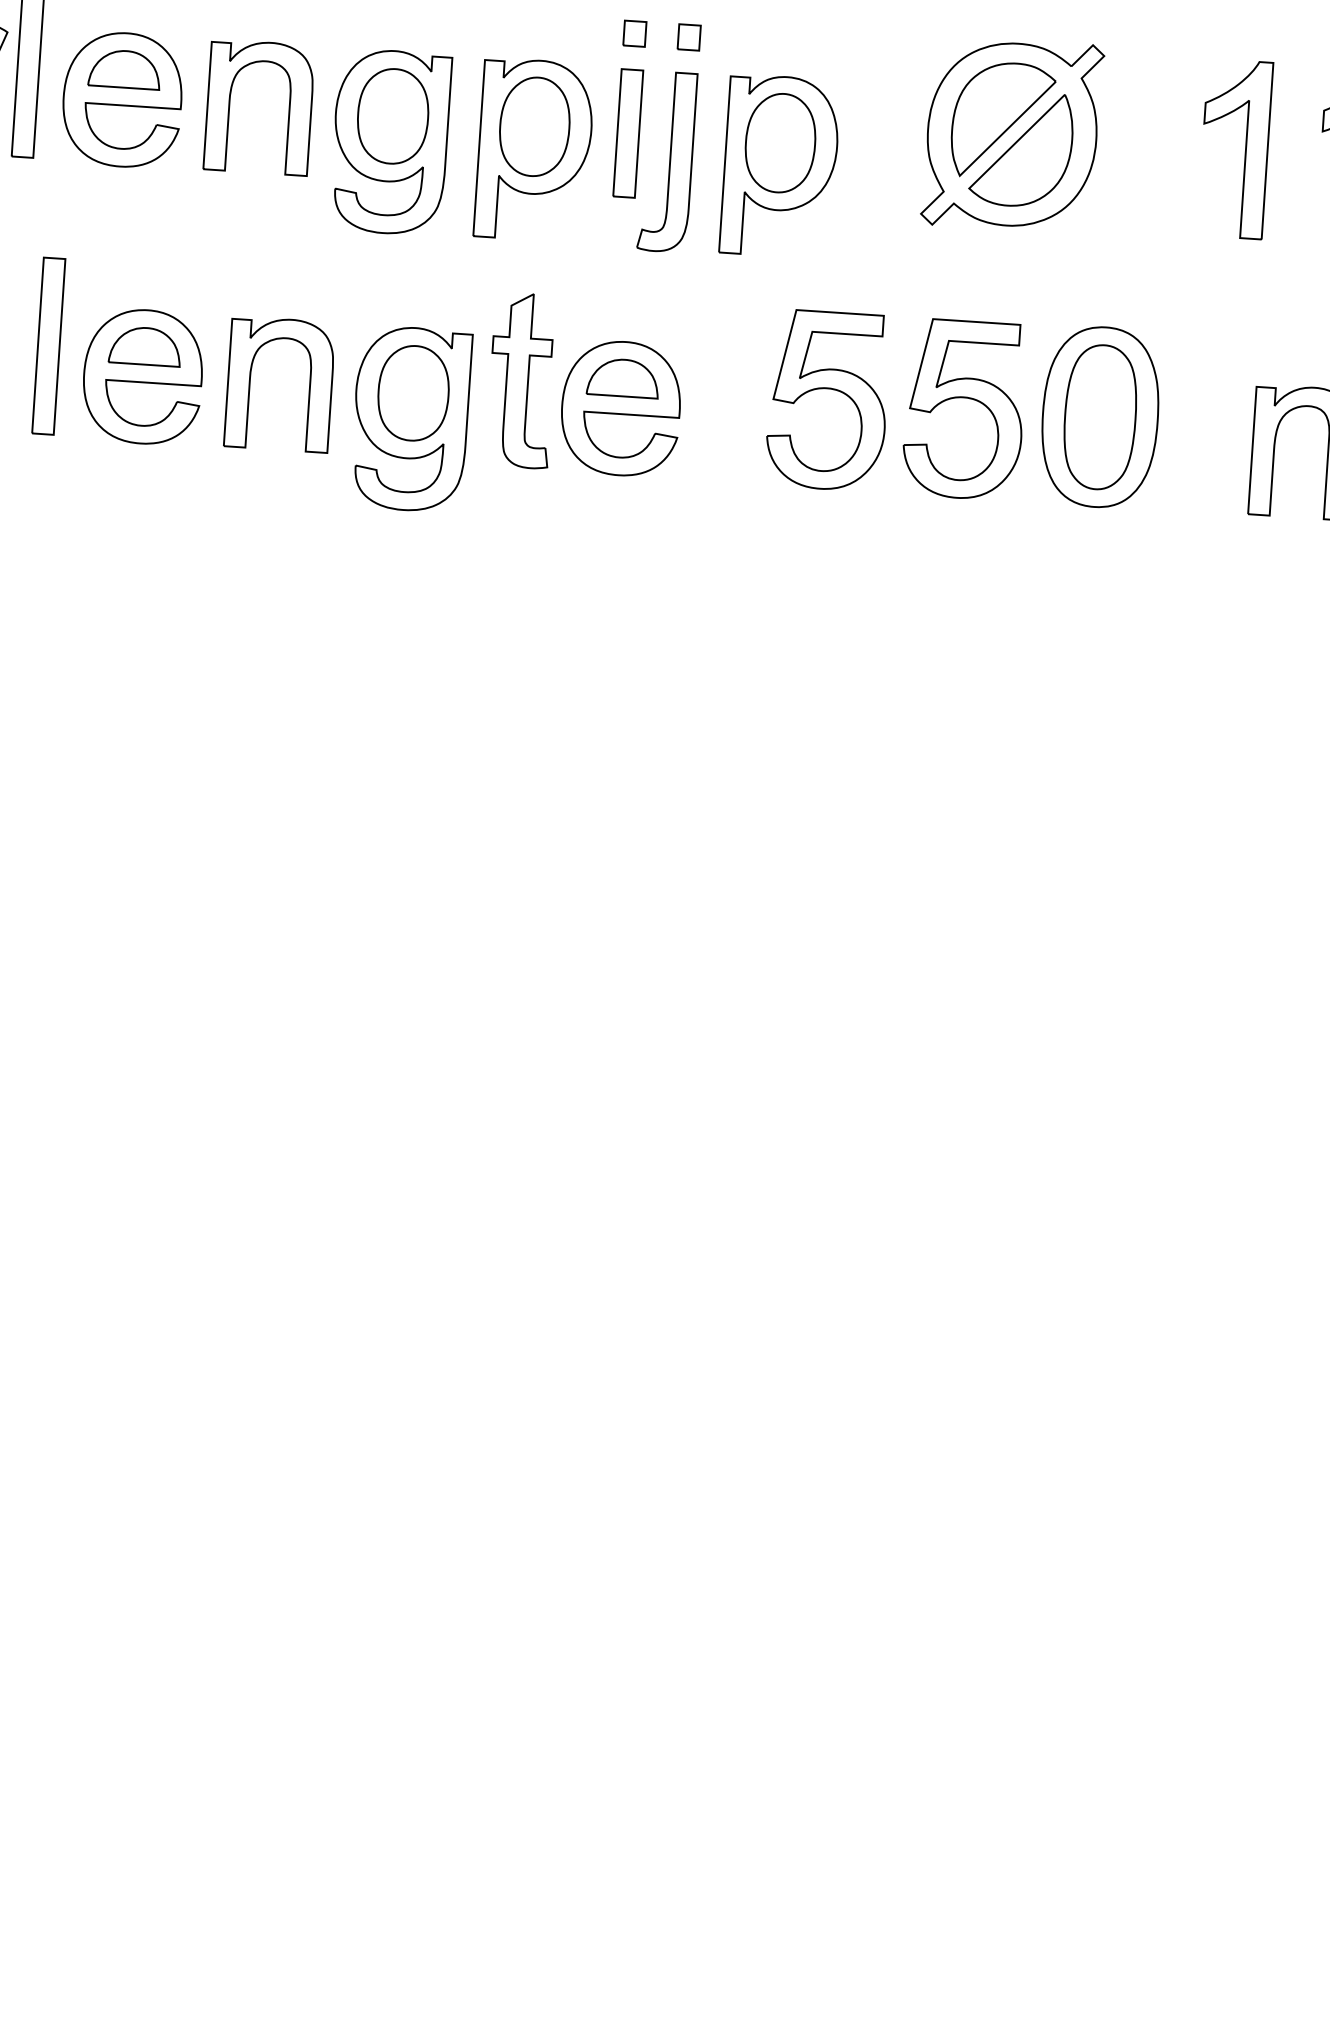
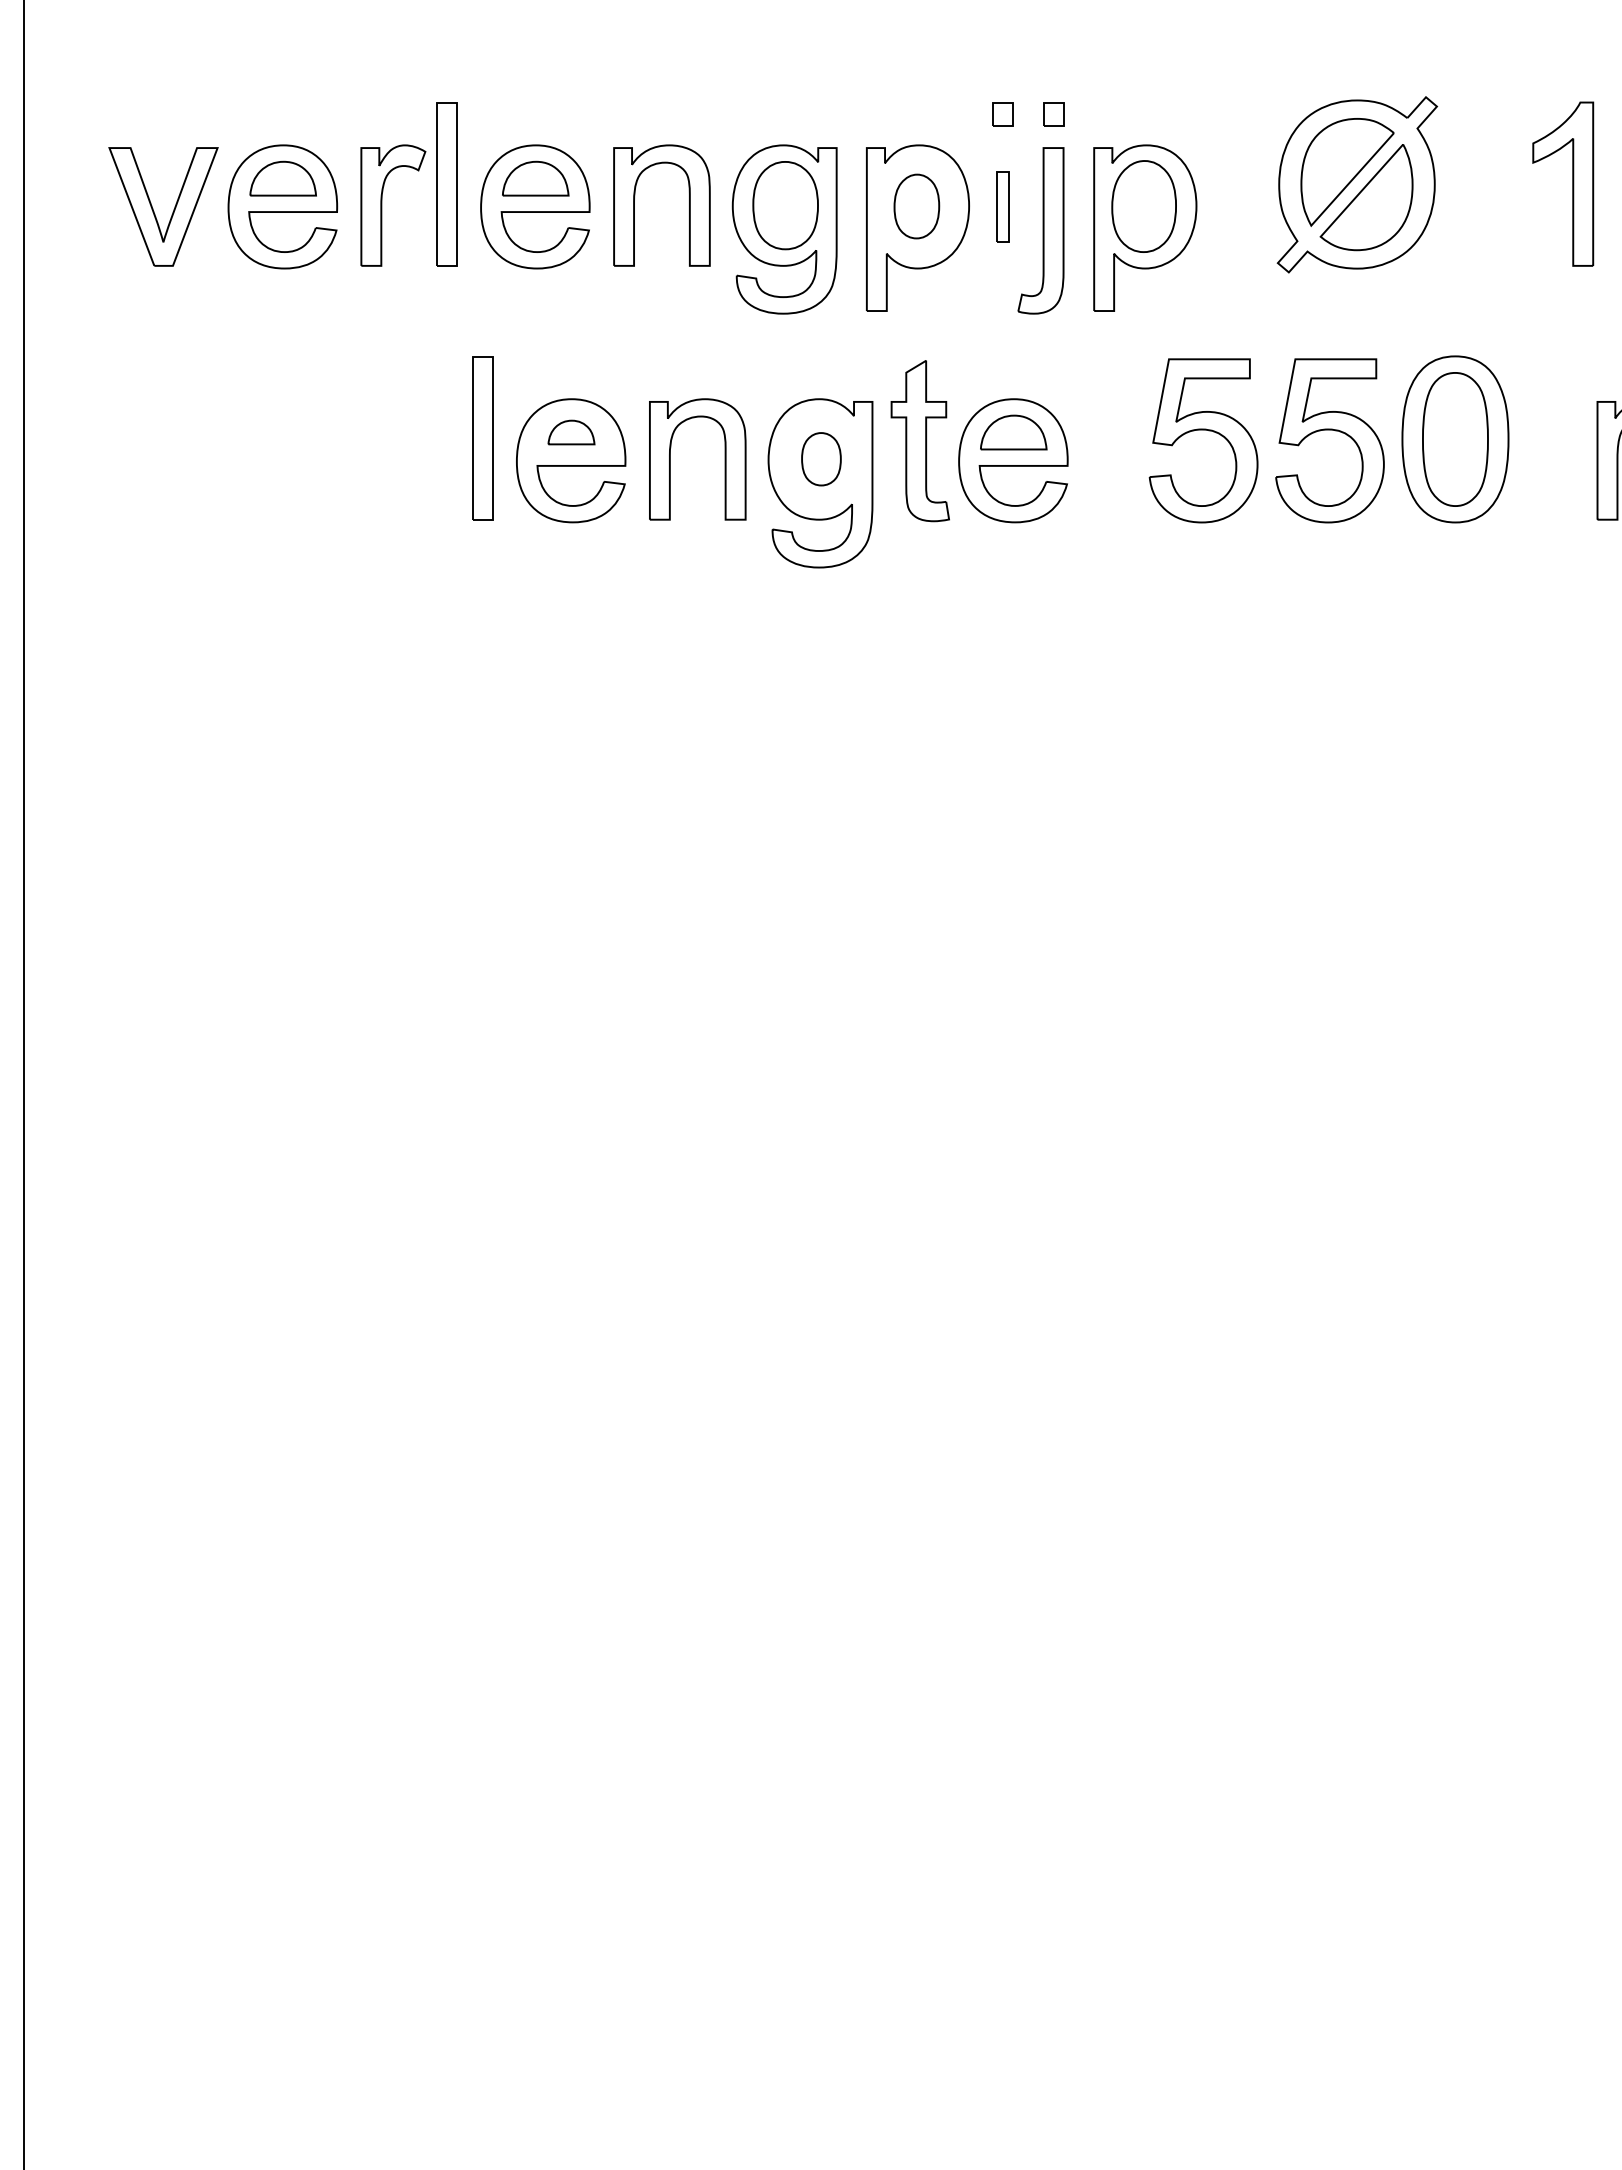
part: (534, 126) -> (916, 206), size x0.7
part: (627, 132) -> (1002, 206), size x0.6
part: (145, 346) -> (571, 432), size x0.7
part: (413, 392) -> (821, 458), size x0.6

